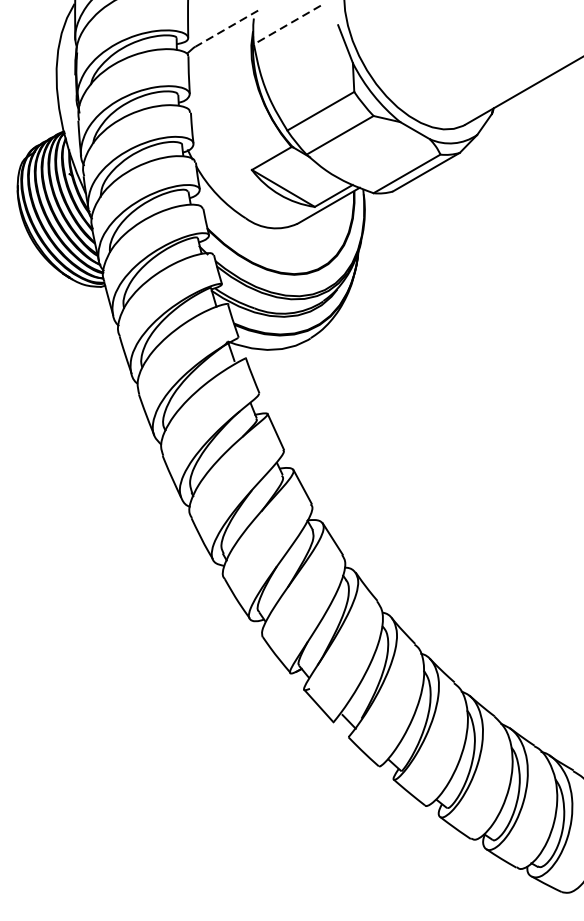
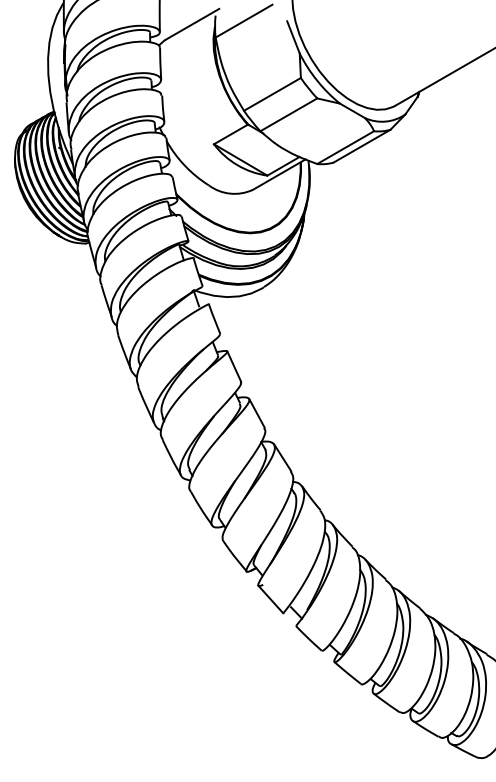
line: (287, 25) -> (244, 21), dashed -> solid
line: (226, 28) -> (192, 24), dashed -> solid

